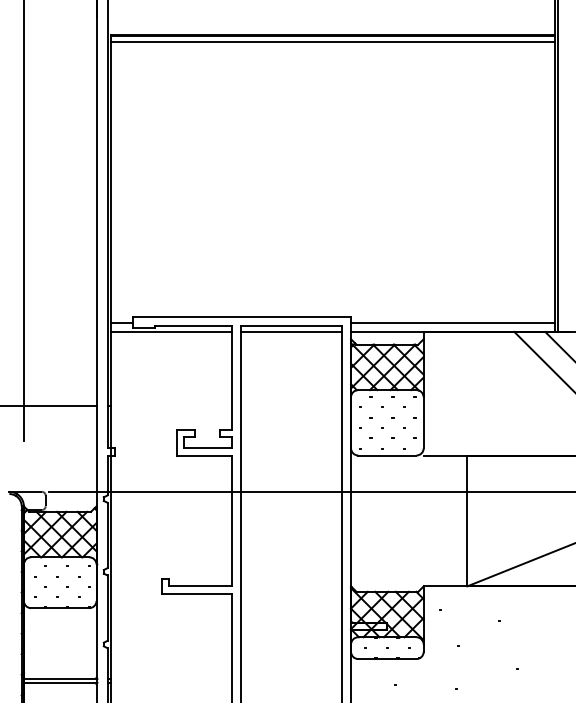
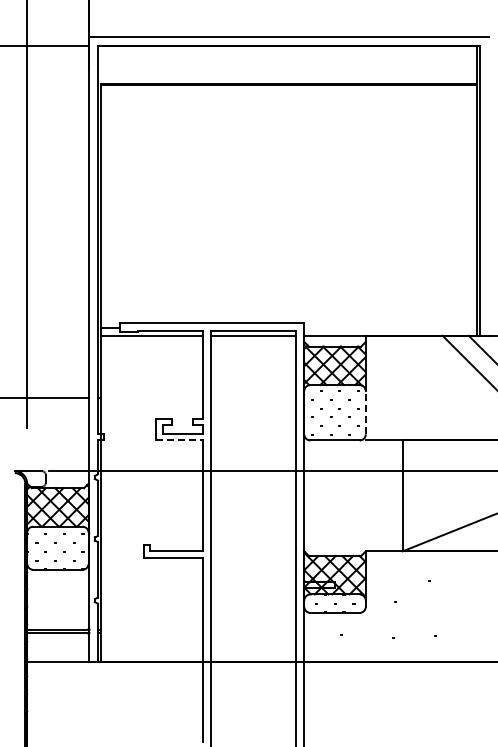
line: (332, 42) -> (288, 90), removed
line: (452, 323) -> (390, 328), removed
line: (423, 422) -> (365, 412), solid -> dashed
line: (204, 455) -> (180, 440), solid -> dashed

